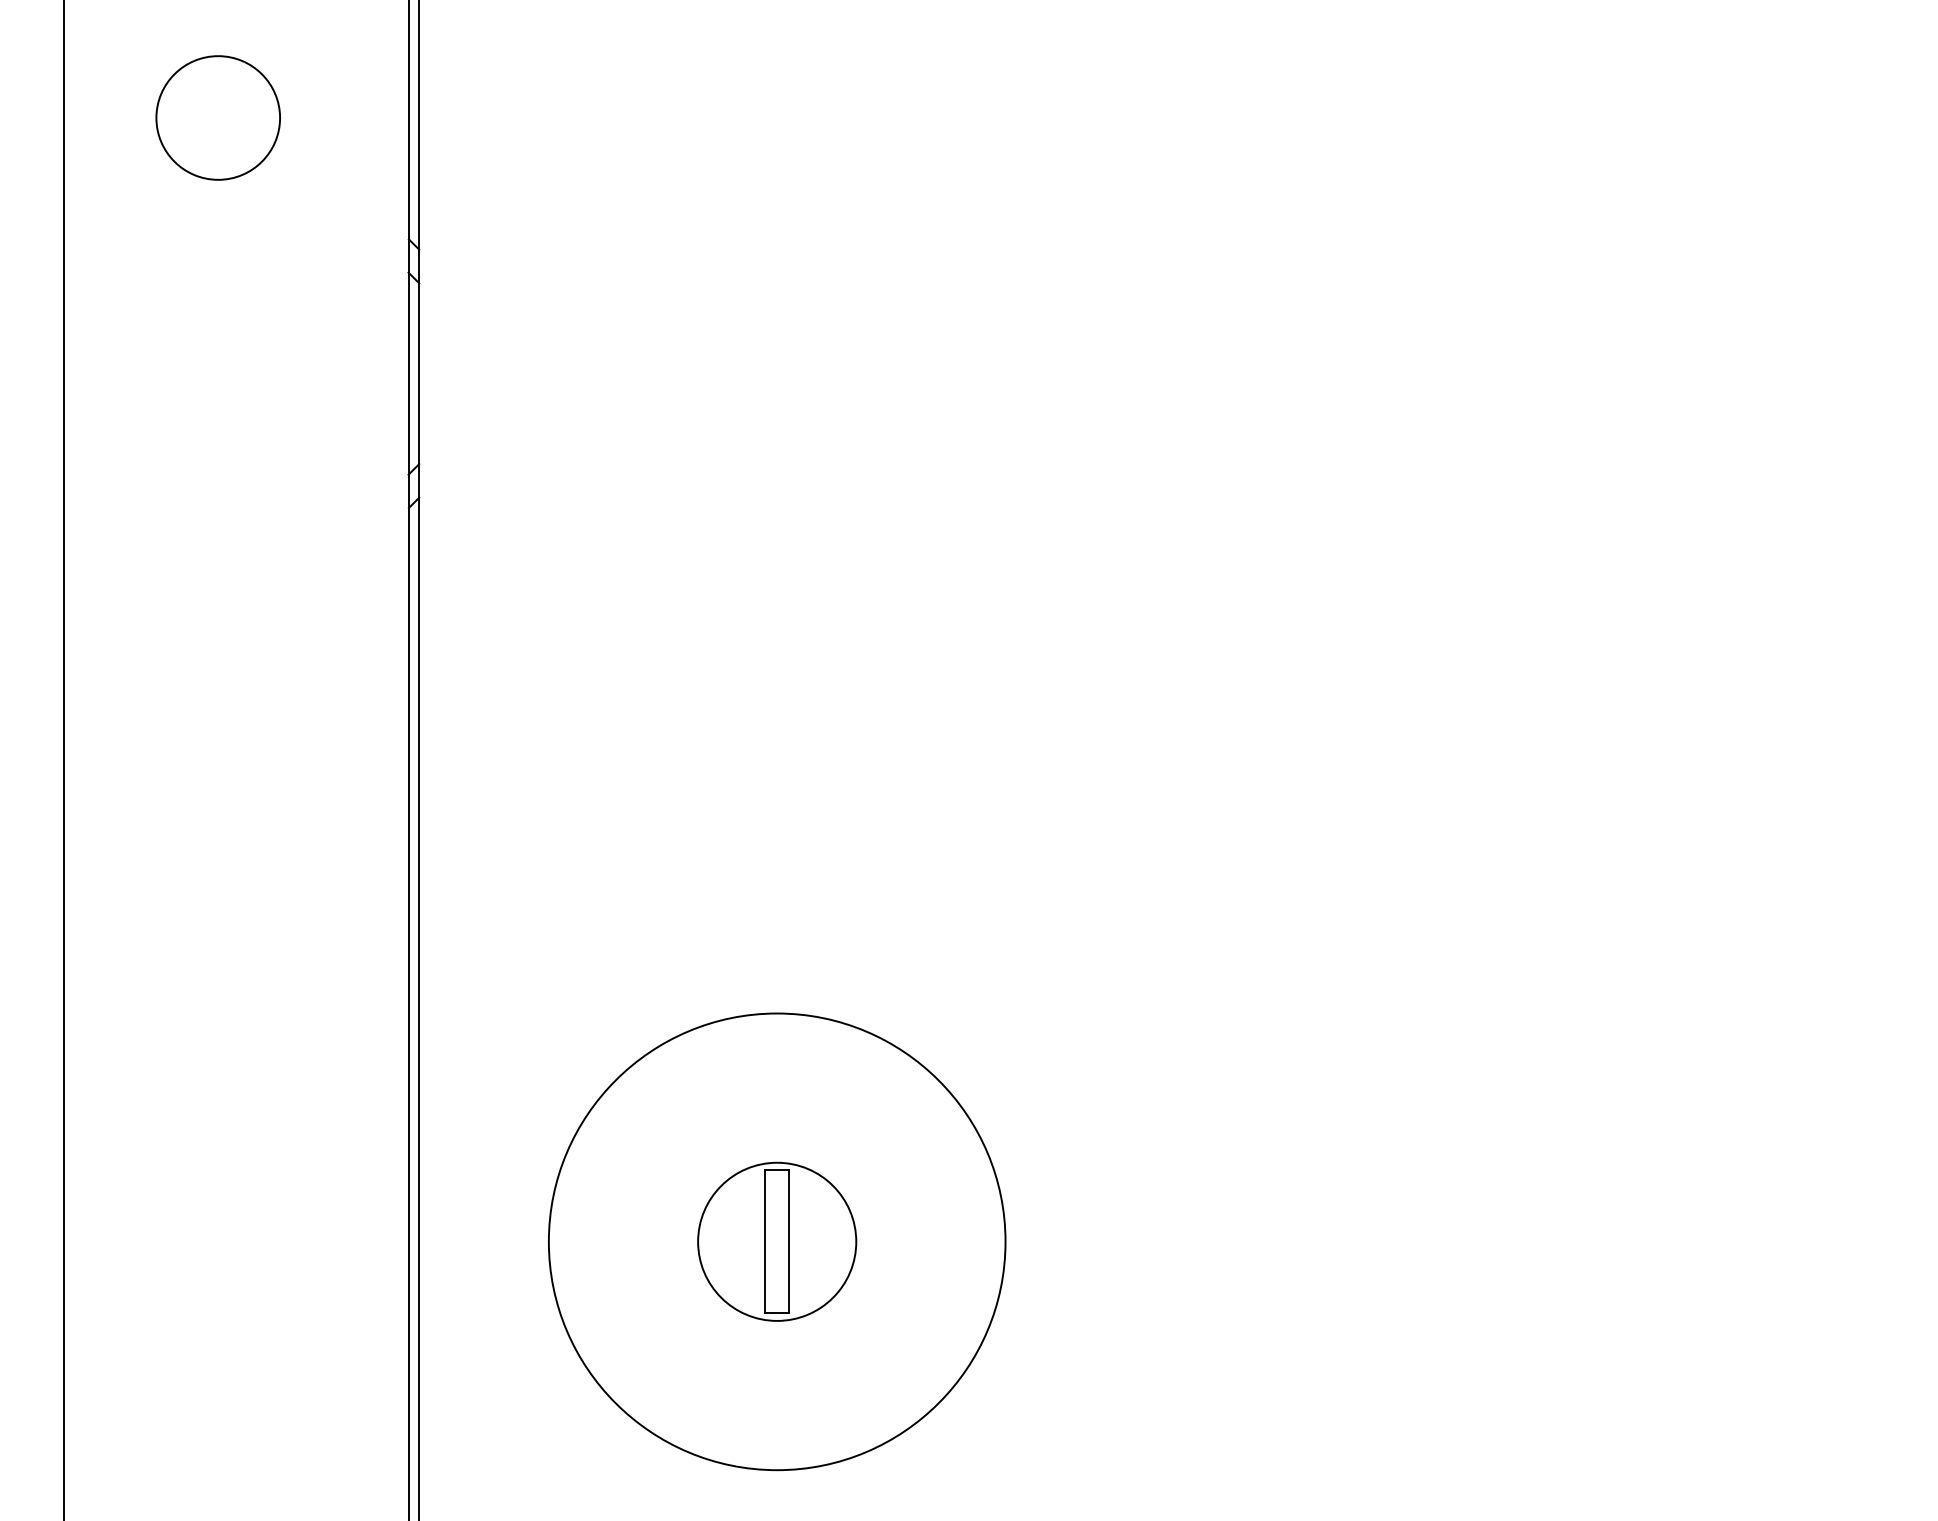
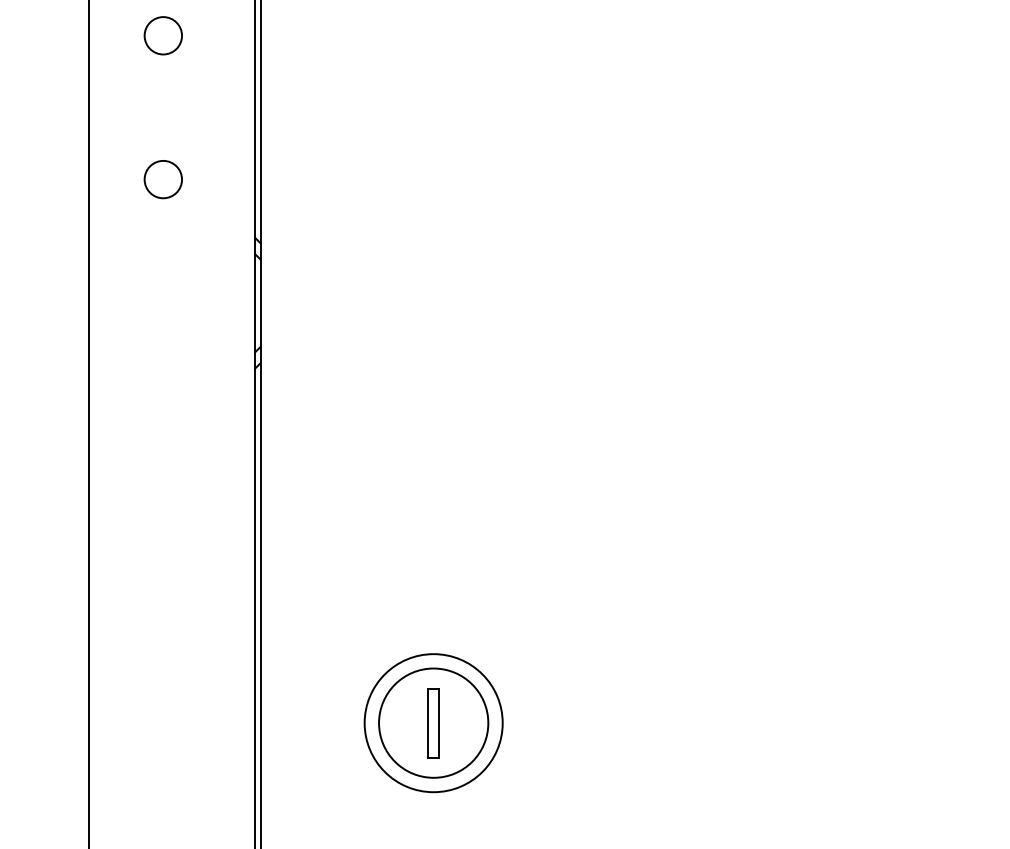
circle: (218, 117) -> (163, 179), size x0.62
circle: (776, 1240) -> (433, 722), size x1.43
circle: (776, 1242) -> (433, 723), size x0.62

